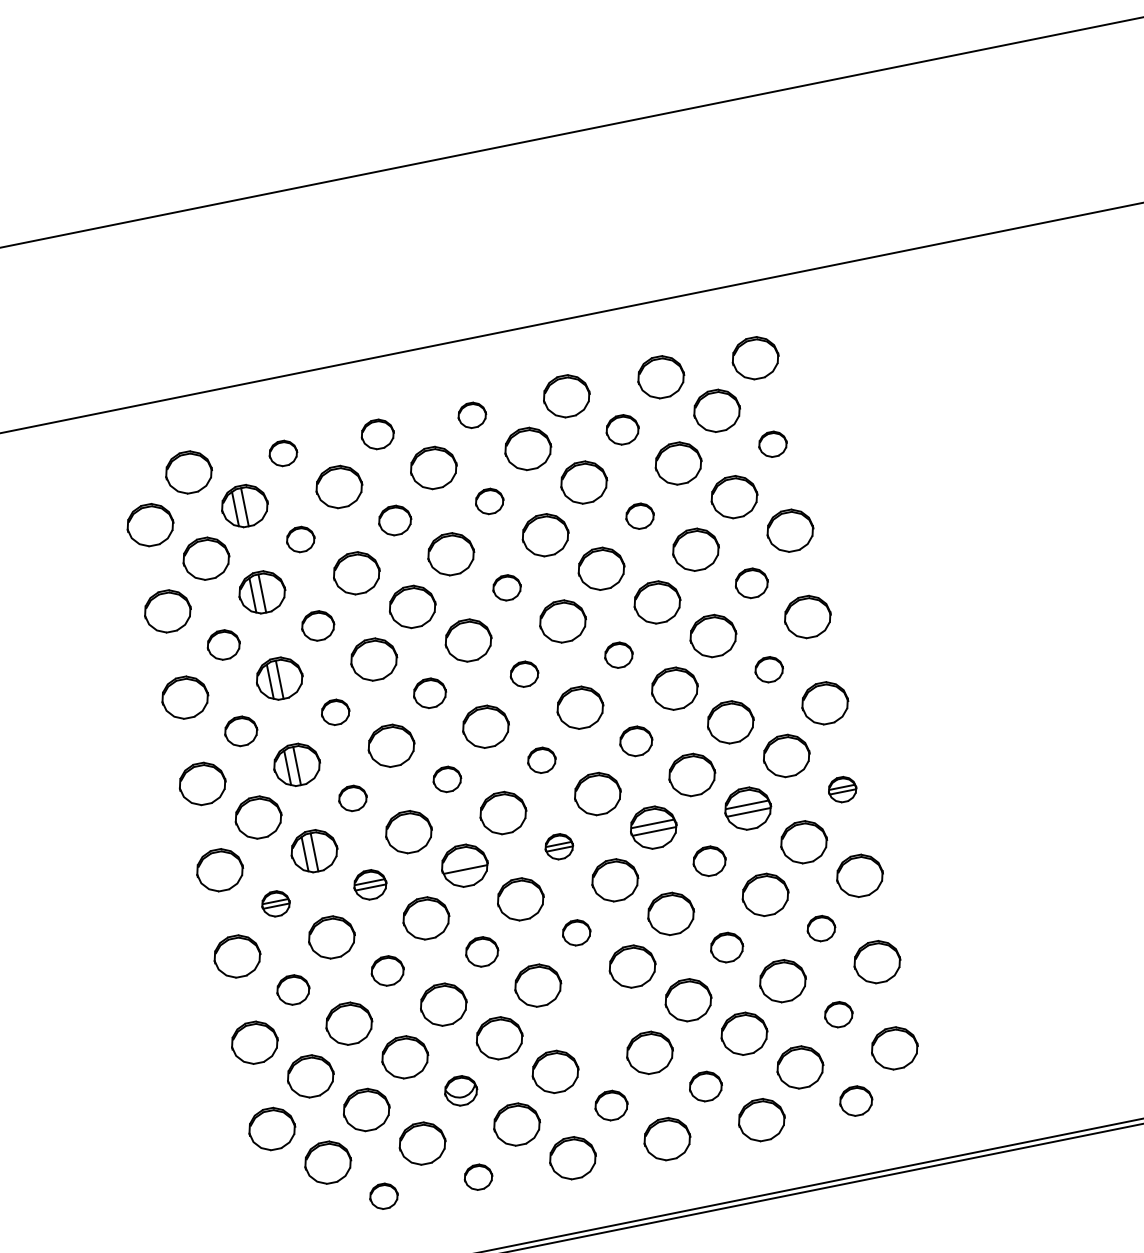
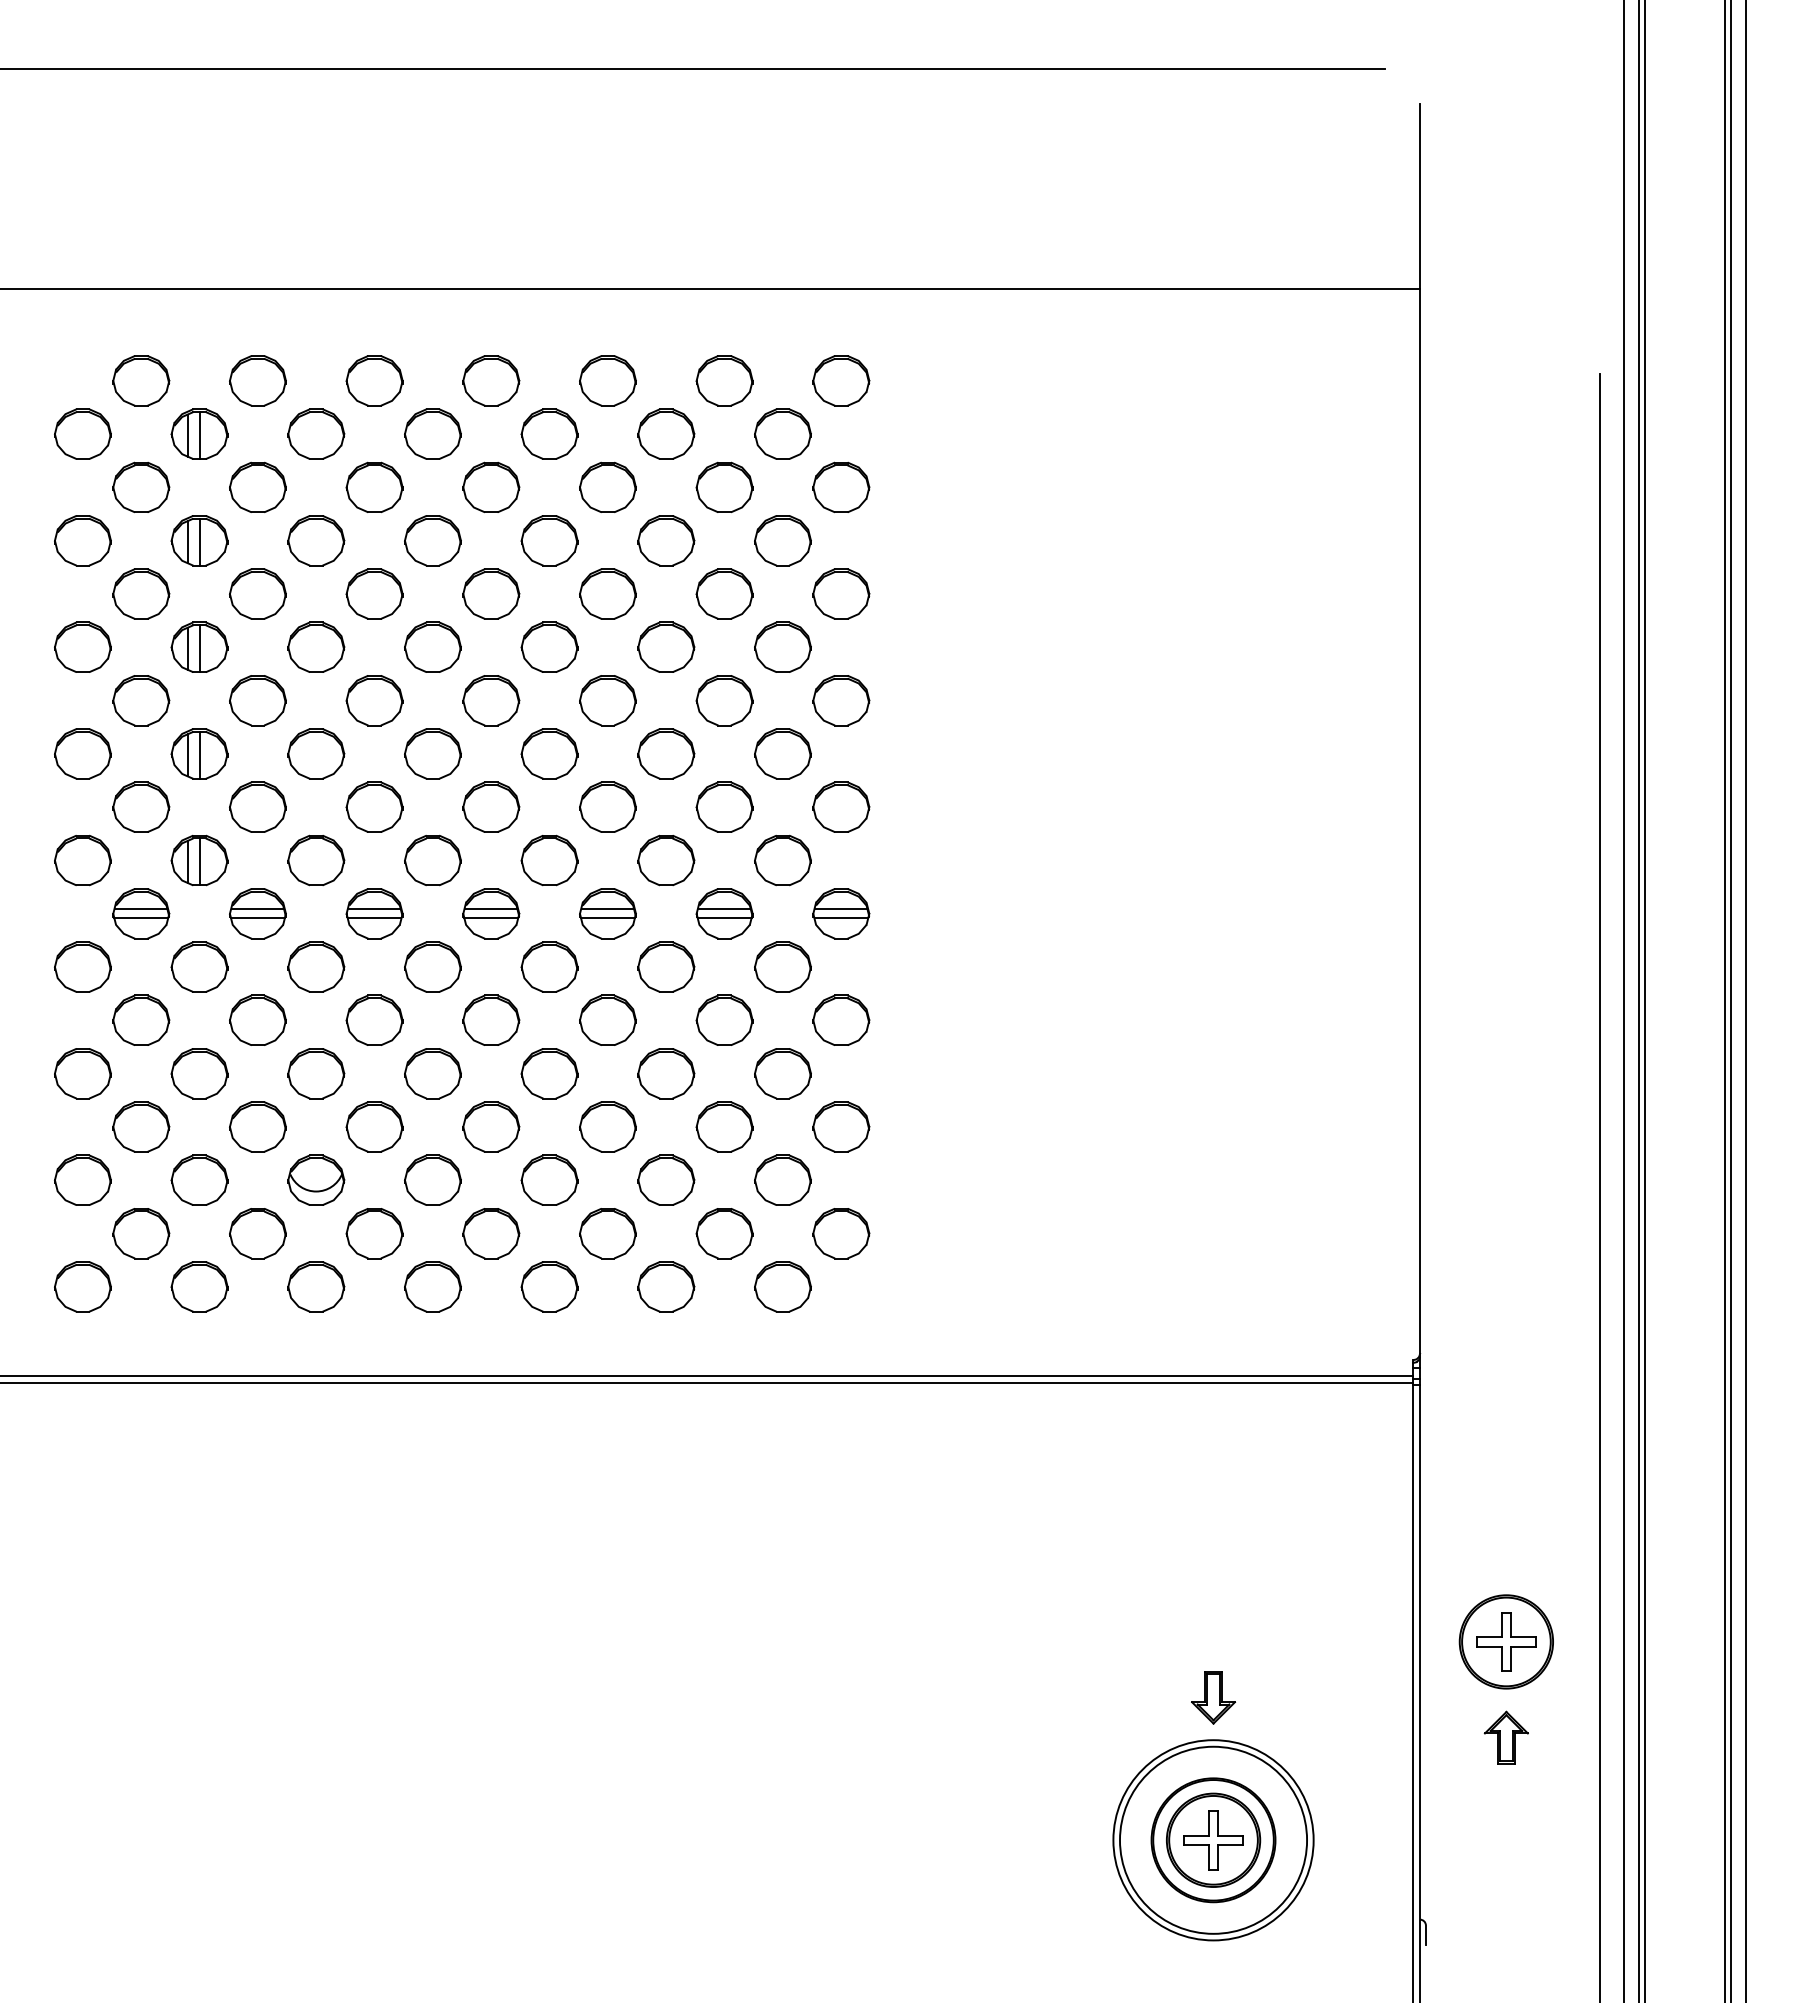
part: (472, 415) -> (491, 380), size x1.67
part: (622, 429) -> (666, 433), size x1.43
part: (377, 434) -> (374, 380), size x1.43
part: (772, 443) -> (841, 486), size x1.67
part: (282, 453) -> (257, 380), size x1.67
part: (489, 500) -> (491, 486), size x1.67
part: (640, 515) -> (666, 540), size x1.67
part: (394, 519) -> (374, 486), size x1.43
part: (300, 539) -> (257, 486), size x1.67
part: (751, 582) -> (782, 646), size x1.43
part: (507, 587) -> (491, 593), size x1.67
part: (317, 625) -> (257, 593), size x1.43
part: (223, 644) -> (141, 593), size x1.43
part: (618, 655) -> (607, 700), size x1.67
part: (768, 669) -> (782, 753), size x1.67
part: (524, 674) -> (491, 700), size x1.67
part: (429, 693) -> (374, 700), size x1.43
part: (335, 712) -> (257, 700), size x1.67
part: (241, 731) -> (141, 700), size x1.43
part: (635, 740) -> (607, 806), size x1.43
part: (541, 759) -> (491, 806), size x1.67
part: (447, 778) -> (374, 806), size x1.67
part: (842, 789) -> (841, 913), size x1.67
part: (352, 798) -> (257, 806), size x1.67
part: (559, 846) -> (491, 913), size x1.67
part: (709, 860) -> (666, 966), size x1.43
line: (463, 862) -> (374, 909), added
part: (369, 884) -> (257, 913), size x1.43
part: (276, 903) -> (141, 913), size x1.67
part: (820, 928) -> (782, 1073), size x1.67
part: (576, 932) -> (491, 1019), size x1.67
part: (727, 947) -> (666, 1073), size x1.43
part: (481, 951) -> (374, 1019), size x1.43
part: (387, 970) -> (257, 1019), size x1.43
part: (293, 989) -> (141, 1019), size x1.43
part: (838, 1014) -> (782, 1179), size x1.67
part: (594, 1018) -> (491, 1126), added
part: (705, 1086) -> (607, 1233), size x1.43
part: (461, 1090) -> (316, 1179), size x1.43
part: (855, 1100) -> (782, 1286), size x1.43
part: (611, 1105) -> (491, 1233), size x1.43
part: (478, 1176) -> (316, 1286), size x1.67
part: (383, 1195) -> (199, 1286), size x1.67
part: (289, 1215) -> (82, 1286), added

